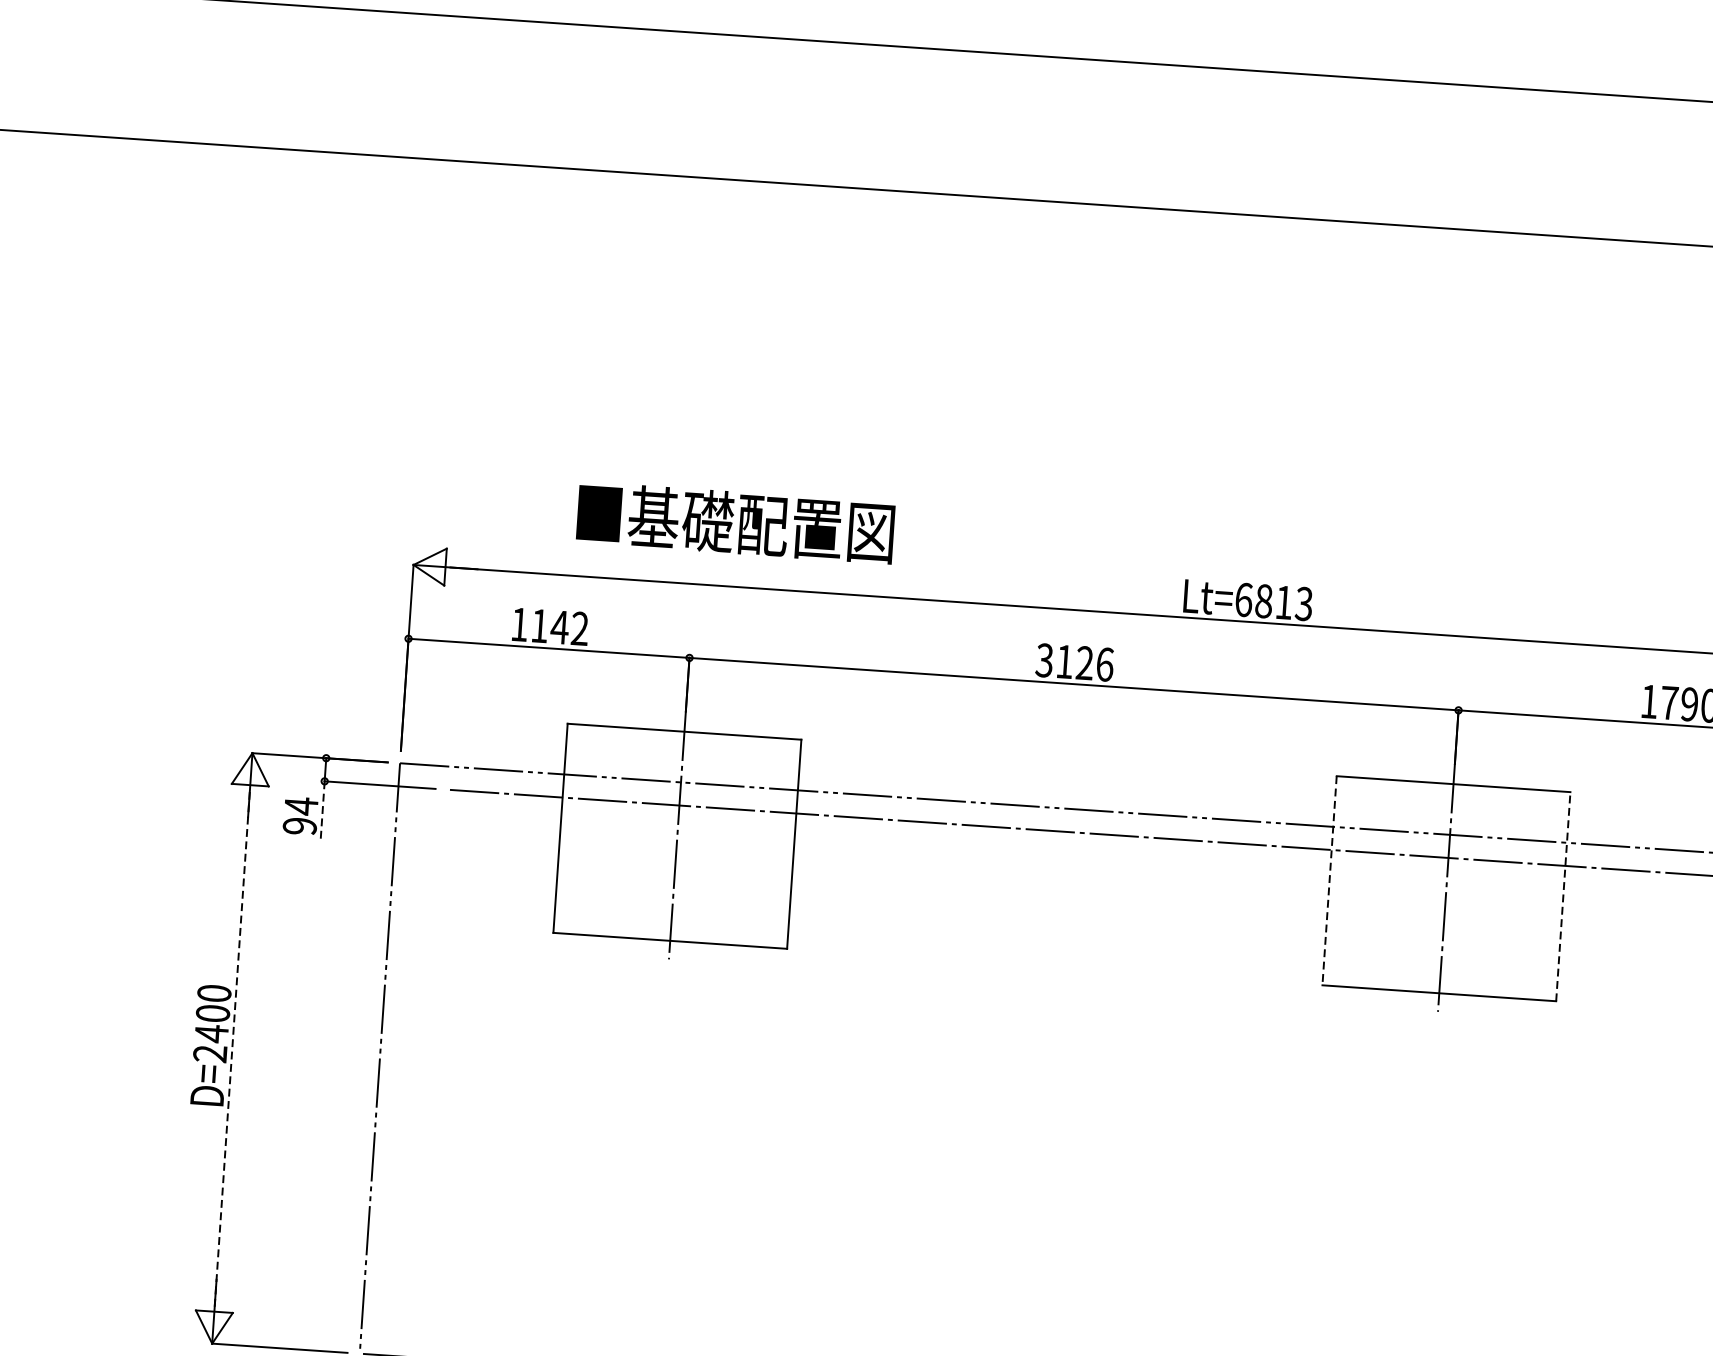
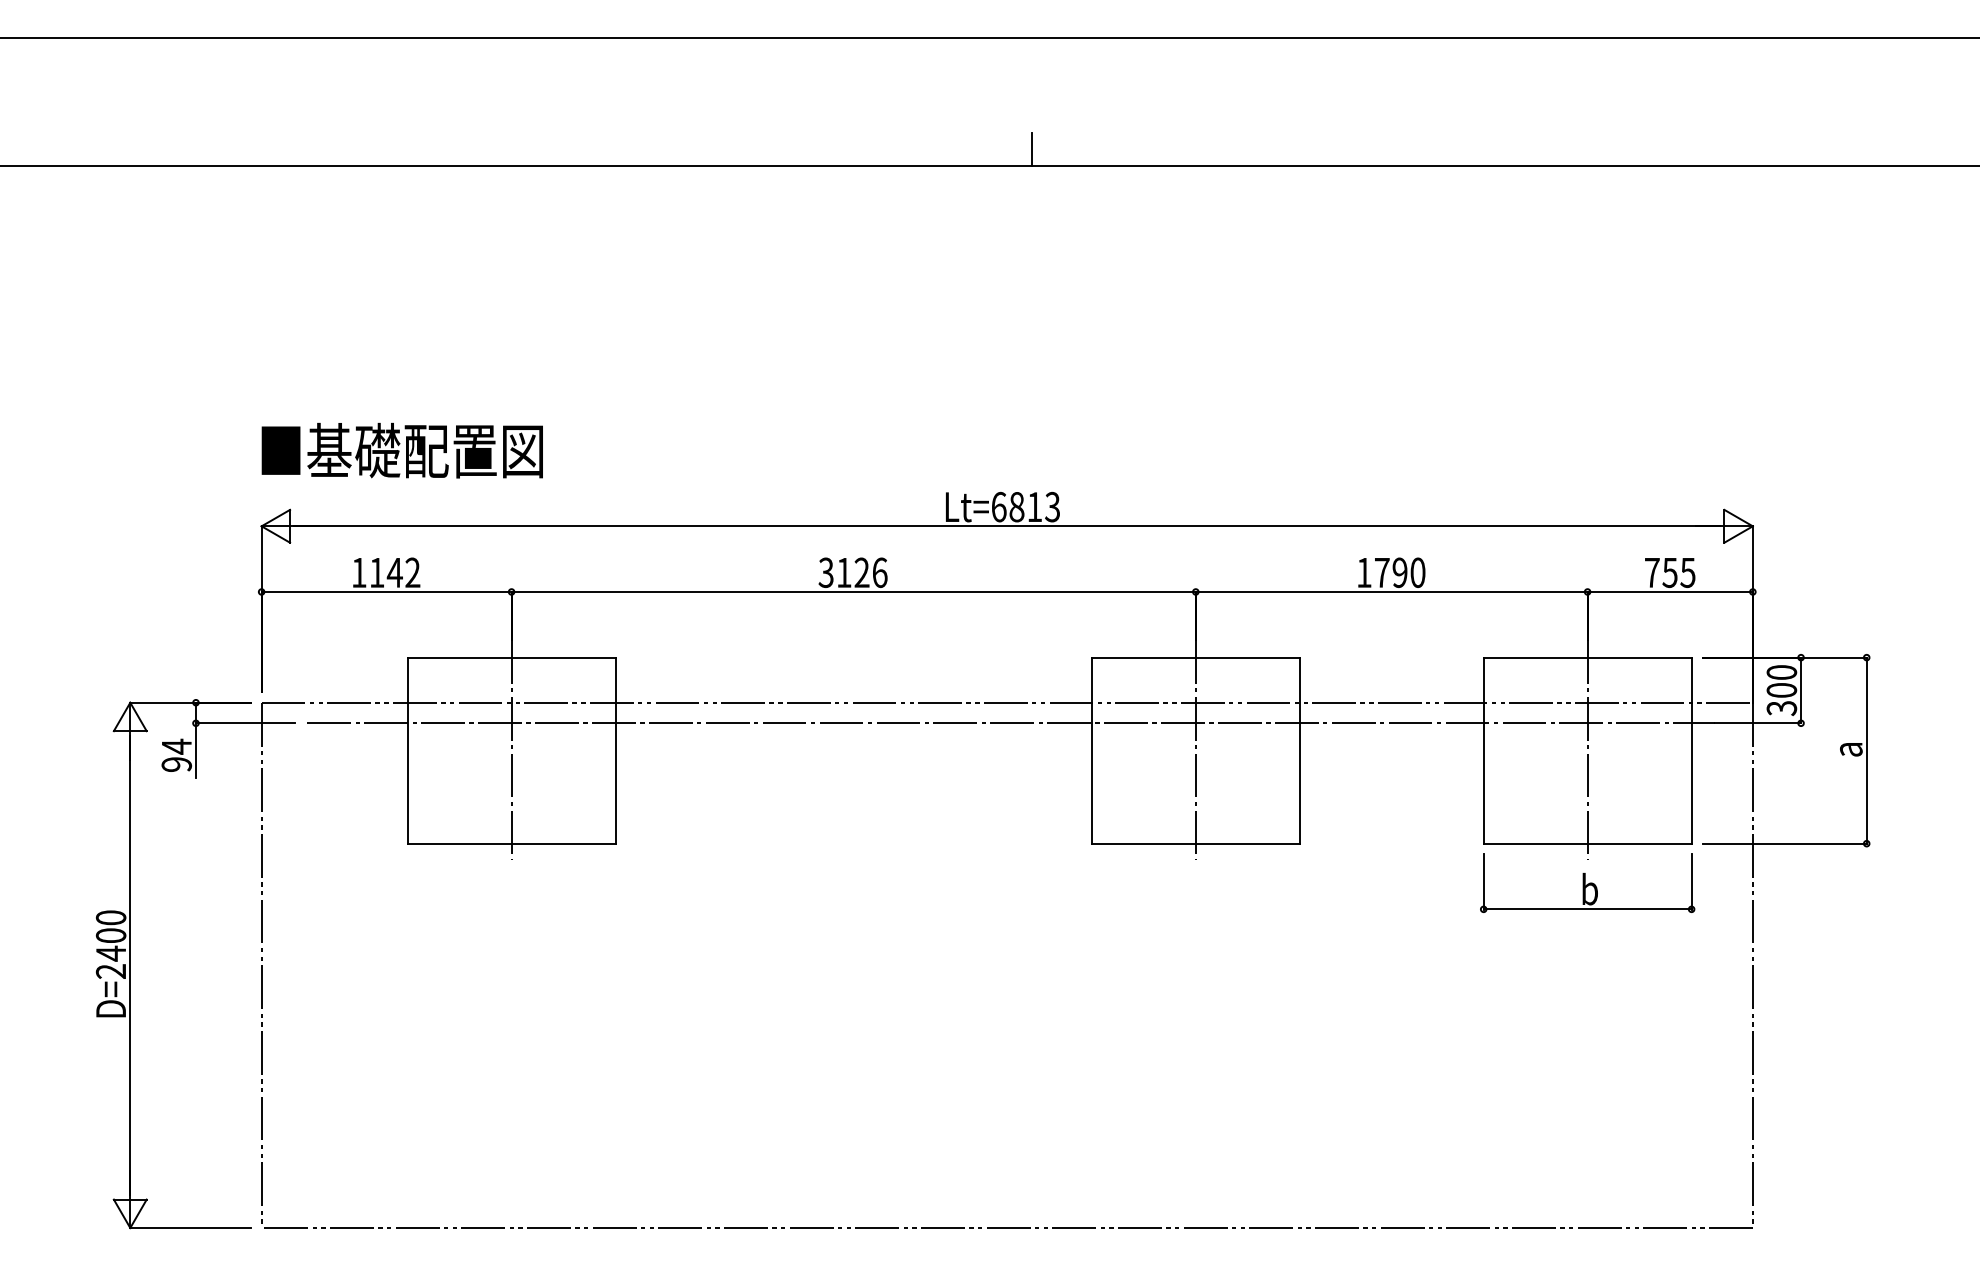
line: (1307, 200) -> (1031, 149), added
text: (734, 522) -> (401, 450), moved
line: (321, 813) -> (195, 751), dashed -> solid
line: (1329, 881) -> (1091, 751), dashed -> solid
line: (1562, 896) -> (1299, 750), dashed -> solid
line: (232, 1048) -> (130, 965), dashed -> solid

